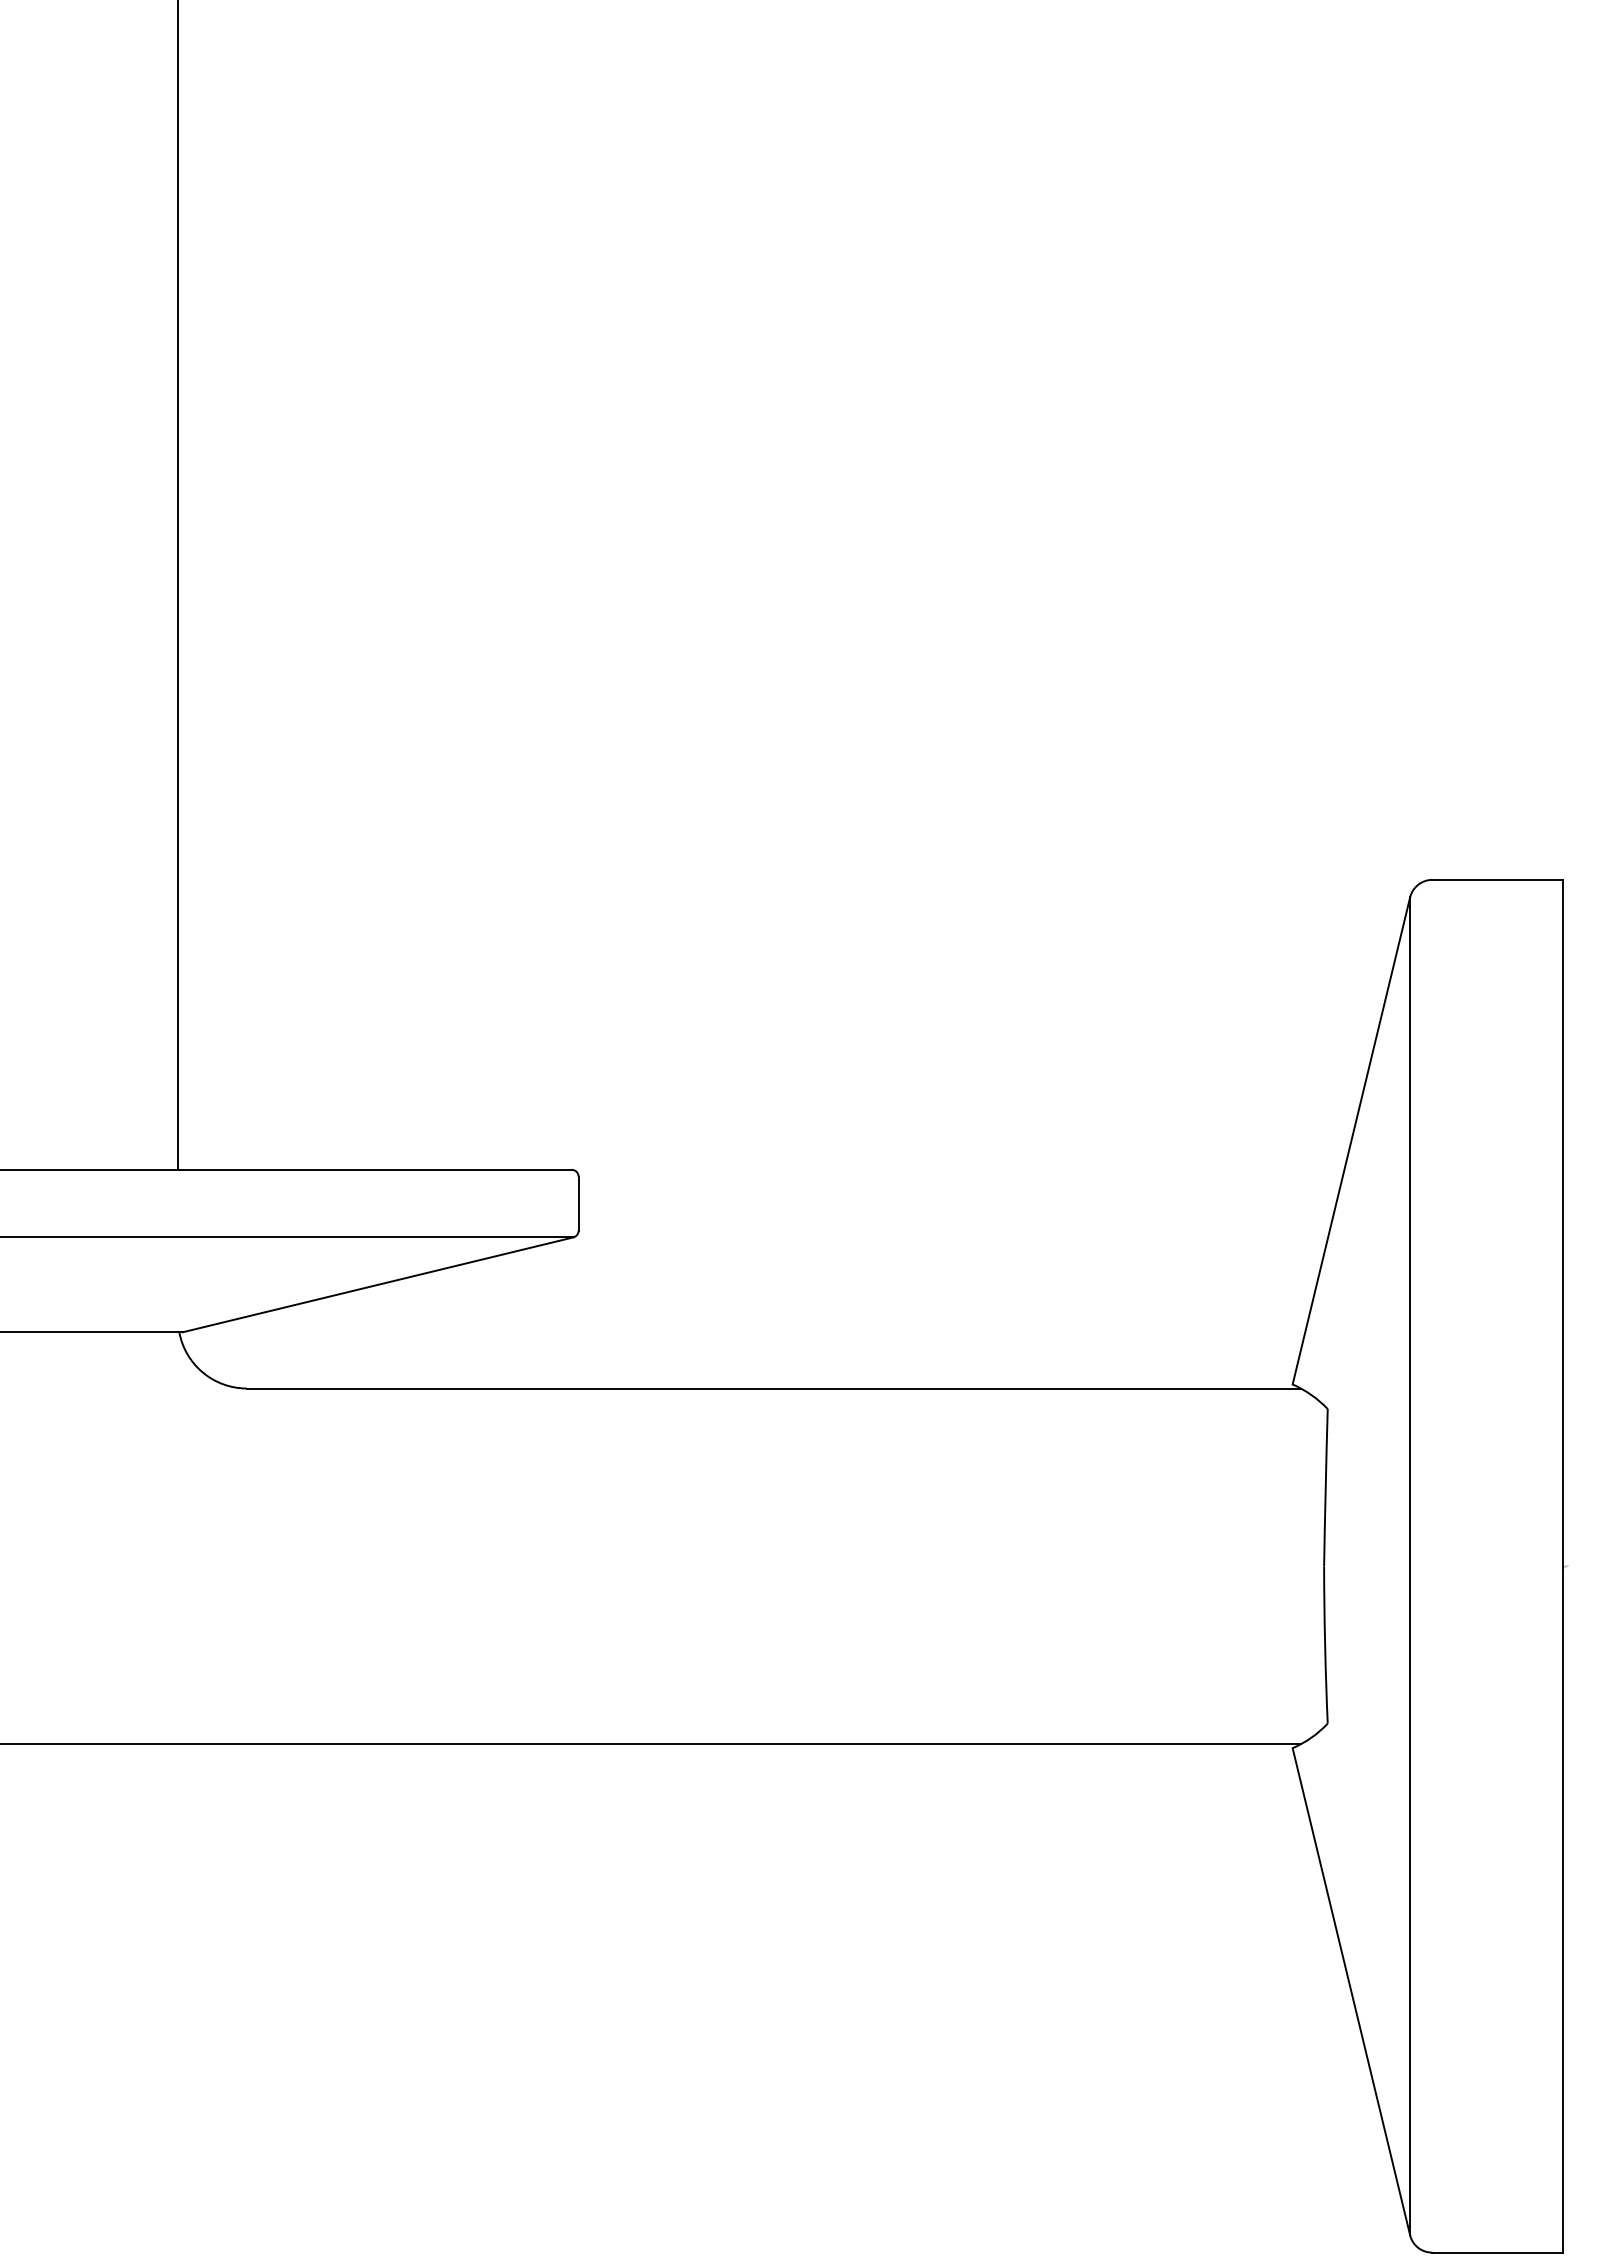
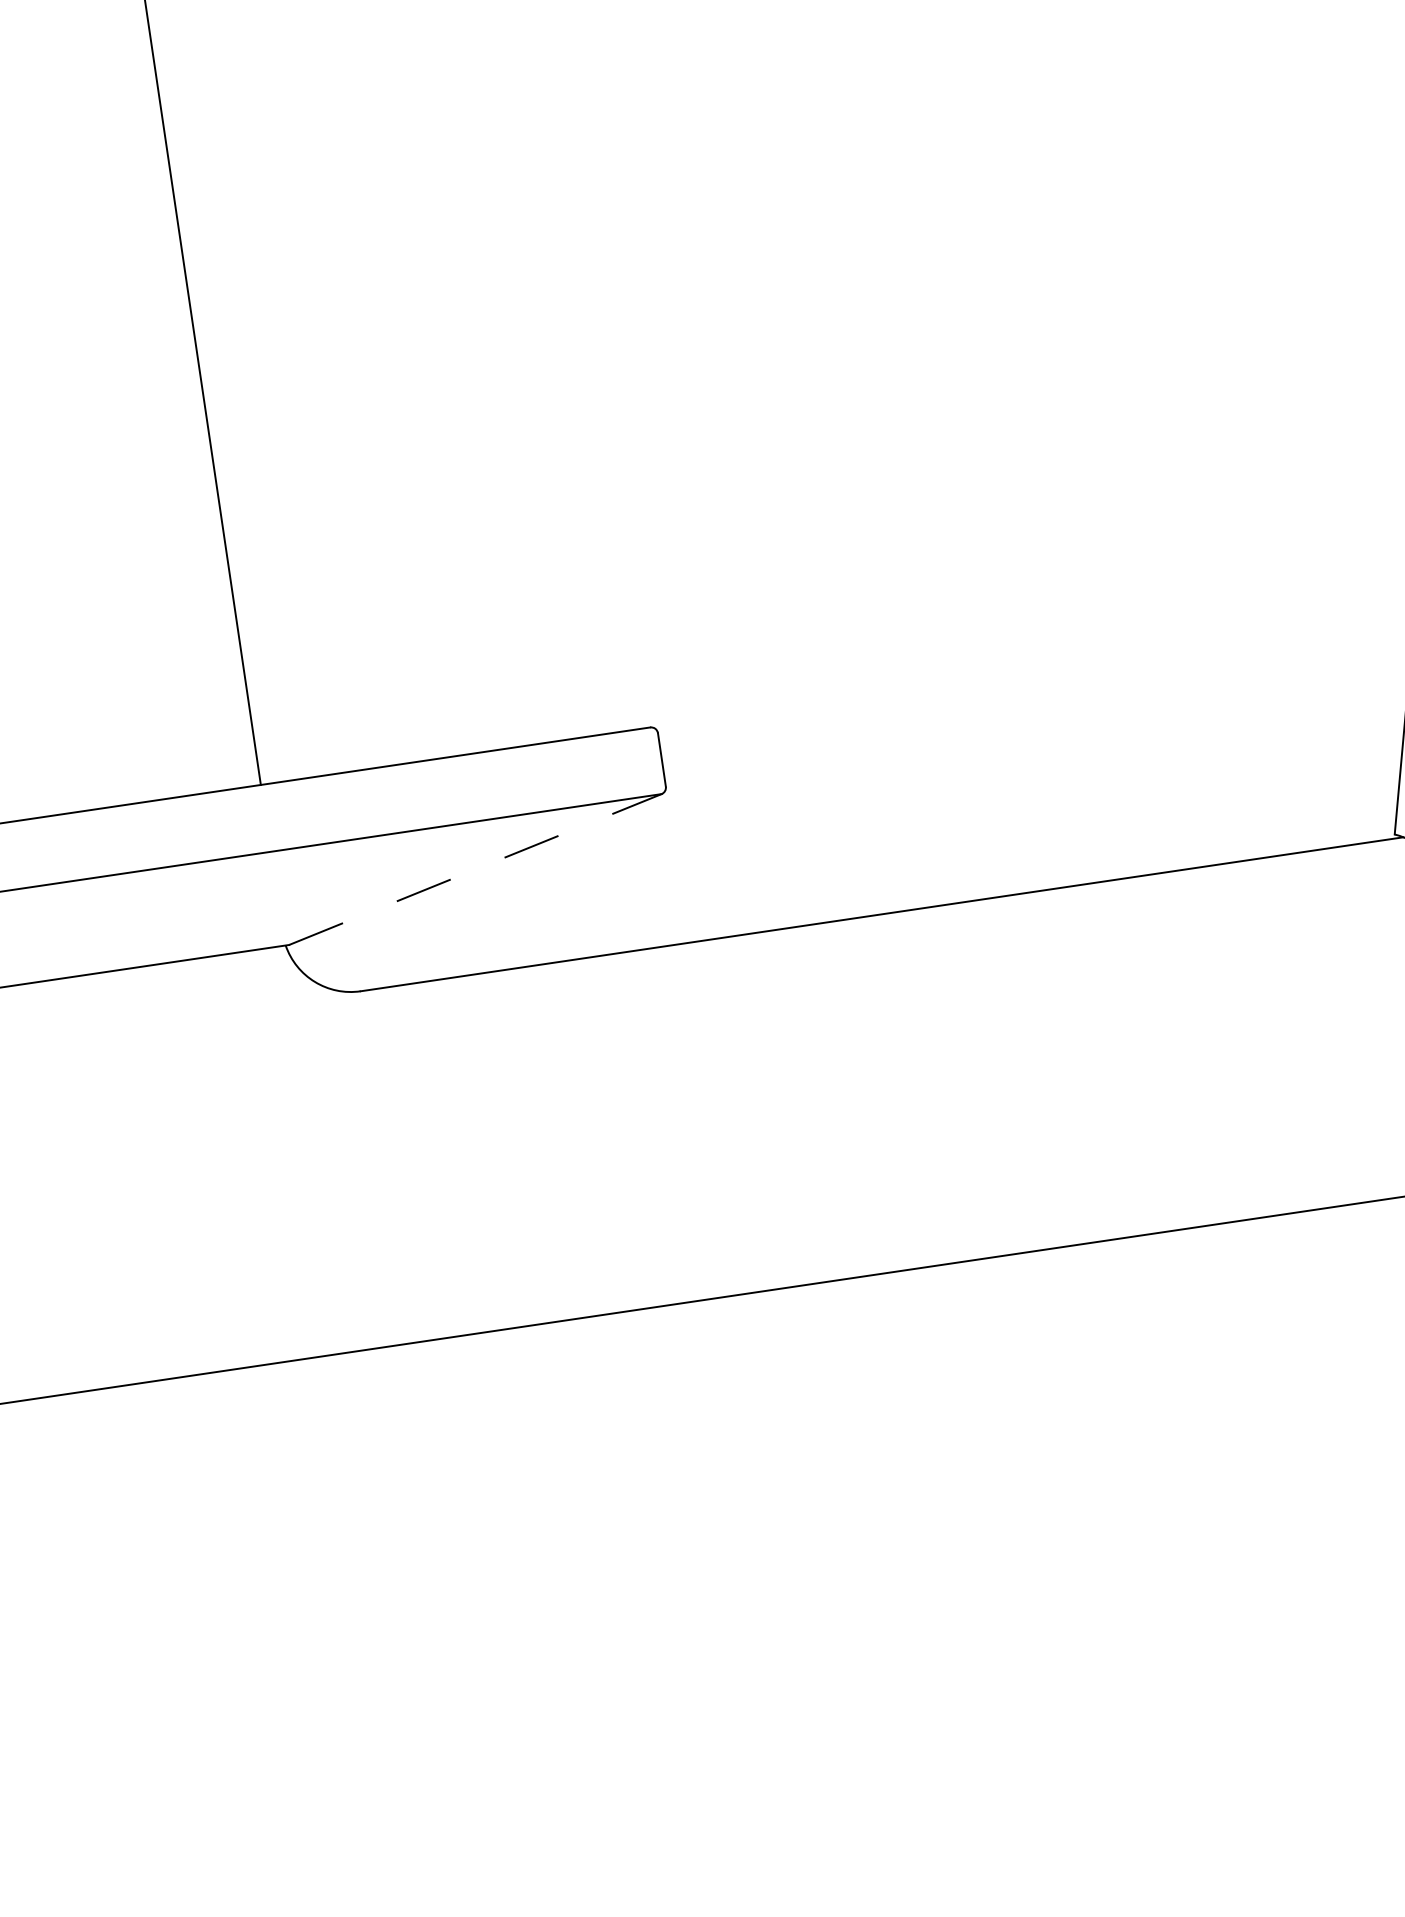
line: (378, 1284) -> (475, 869), solid -> dashed

